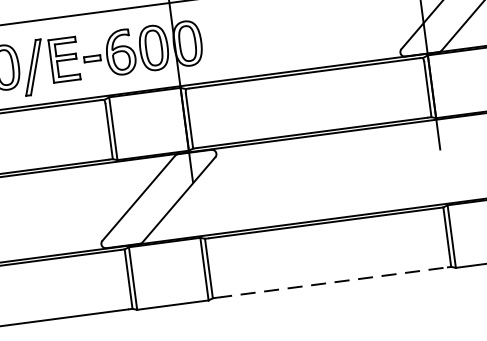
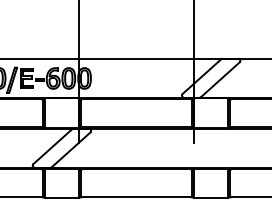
line: (331, 283) -> (136, 197), dashed -> solid

